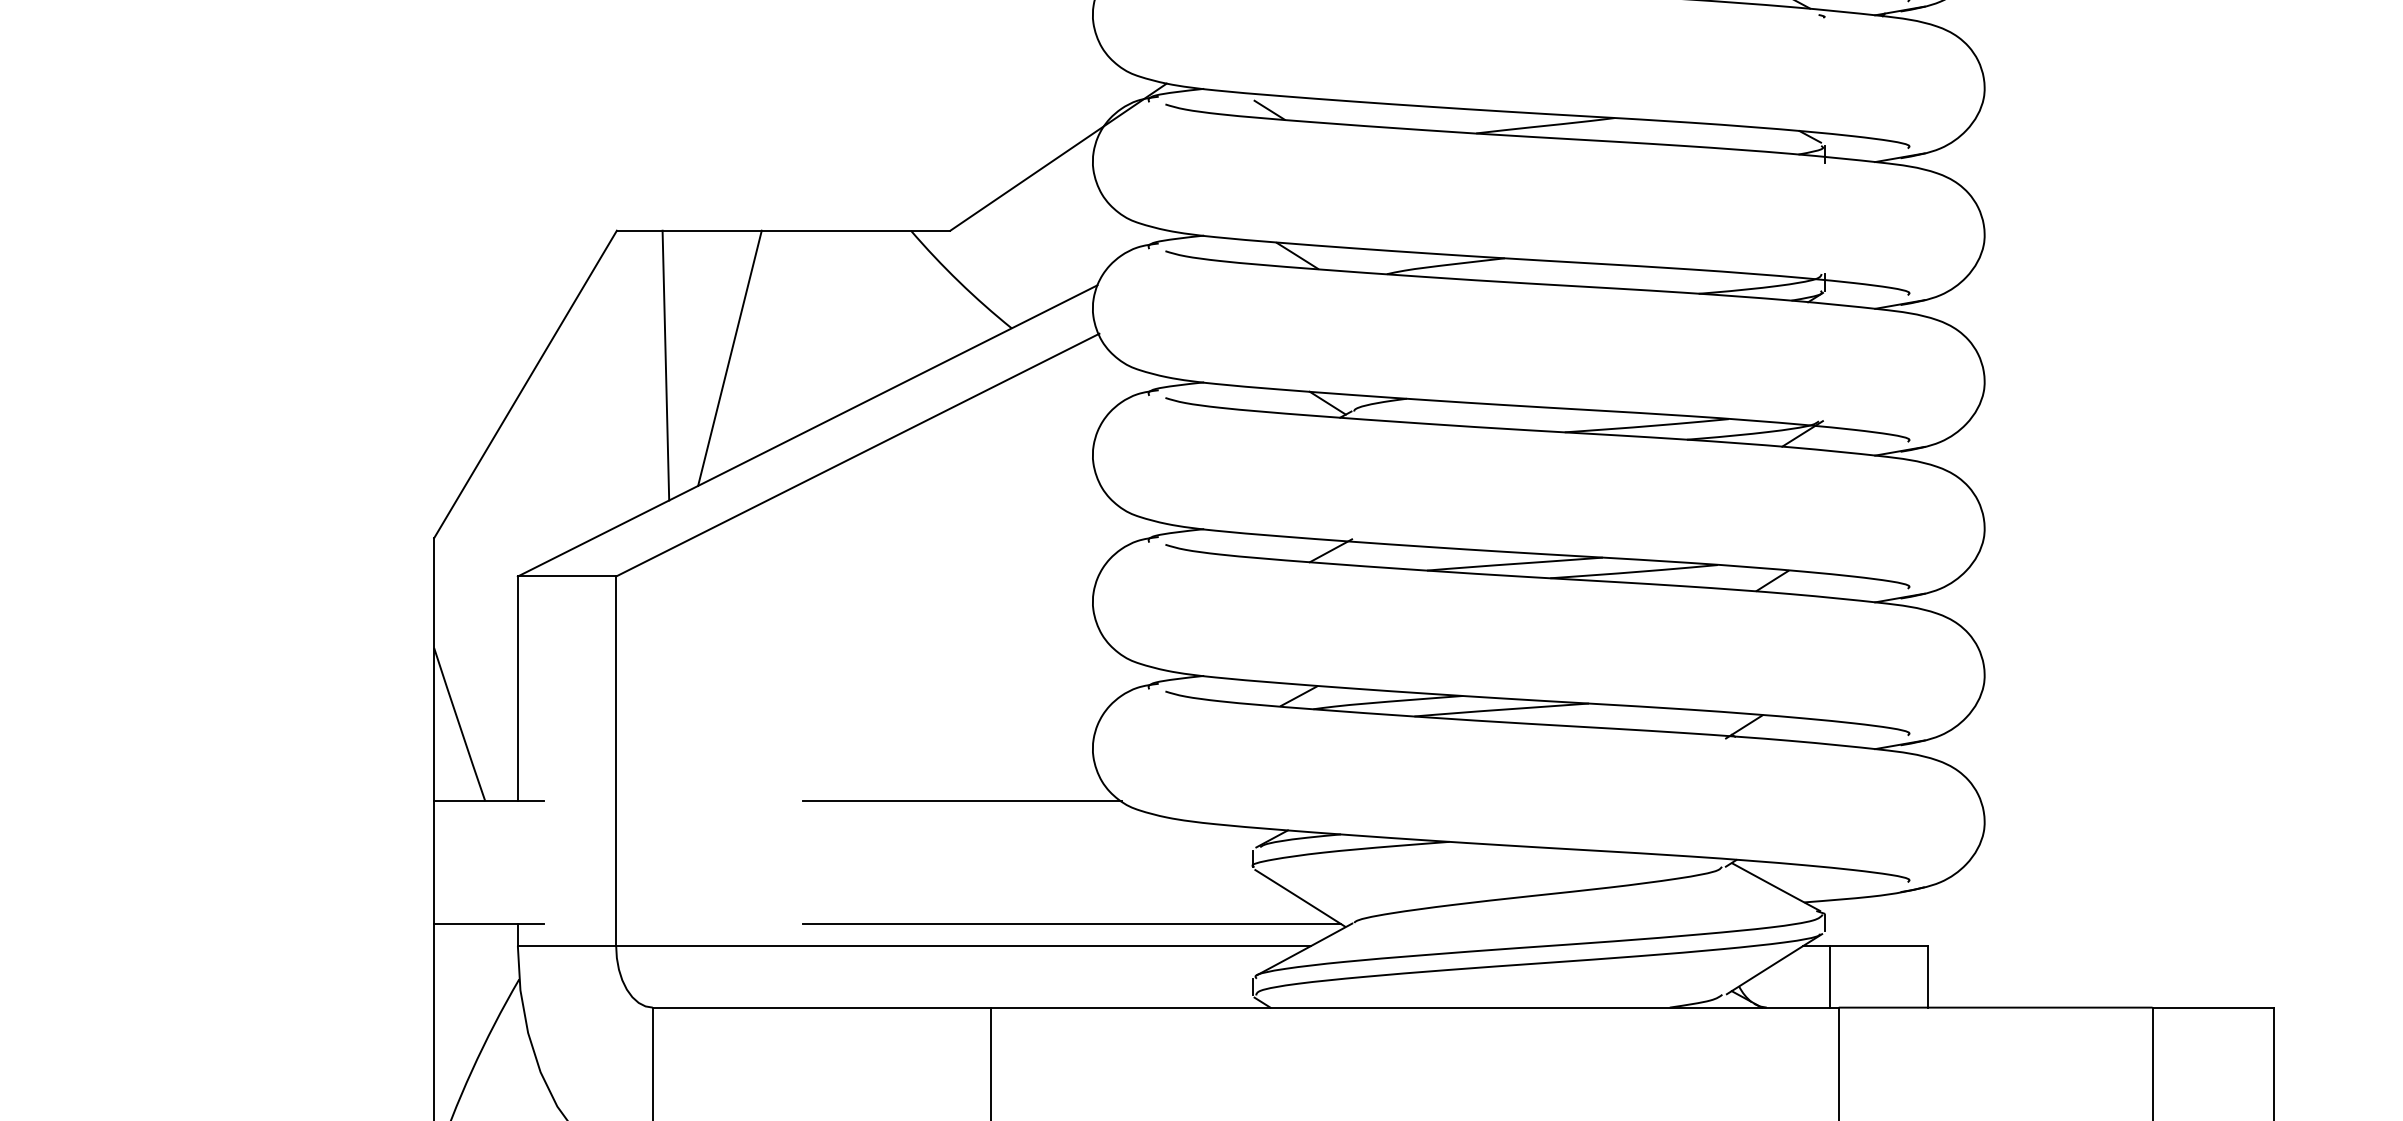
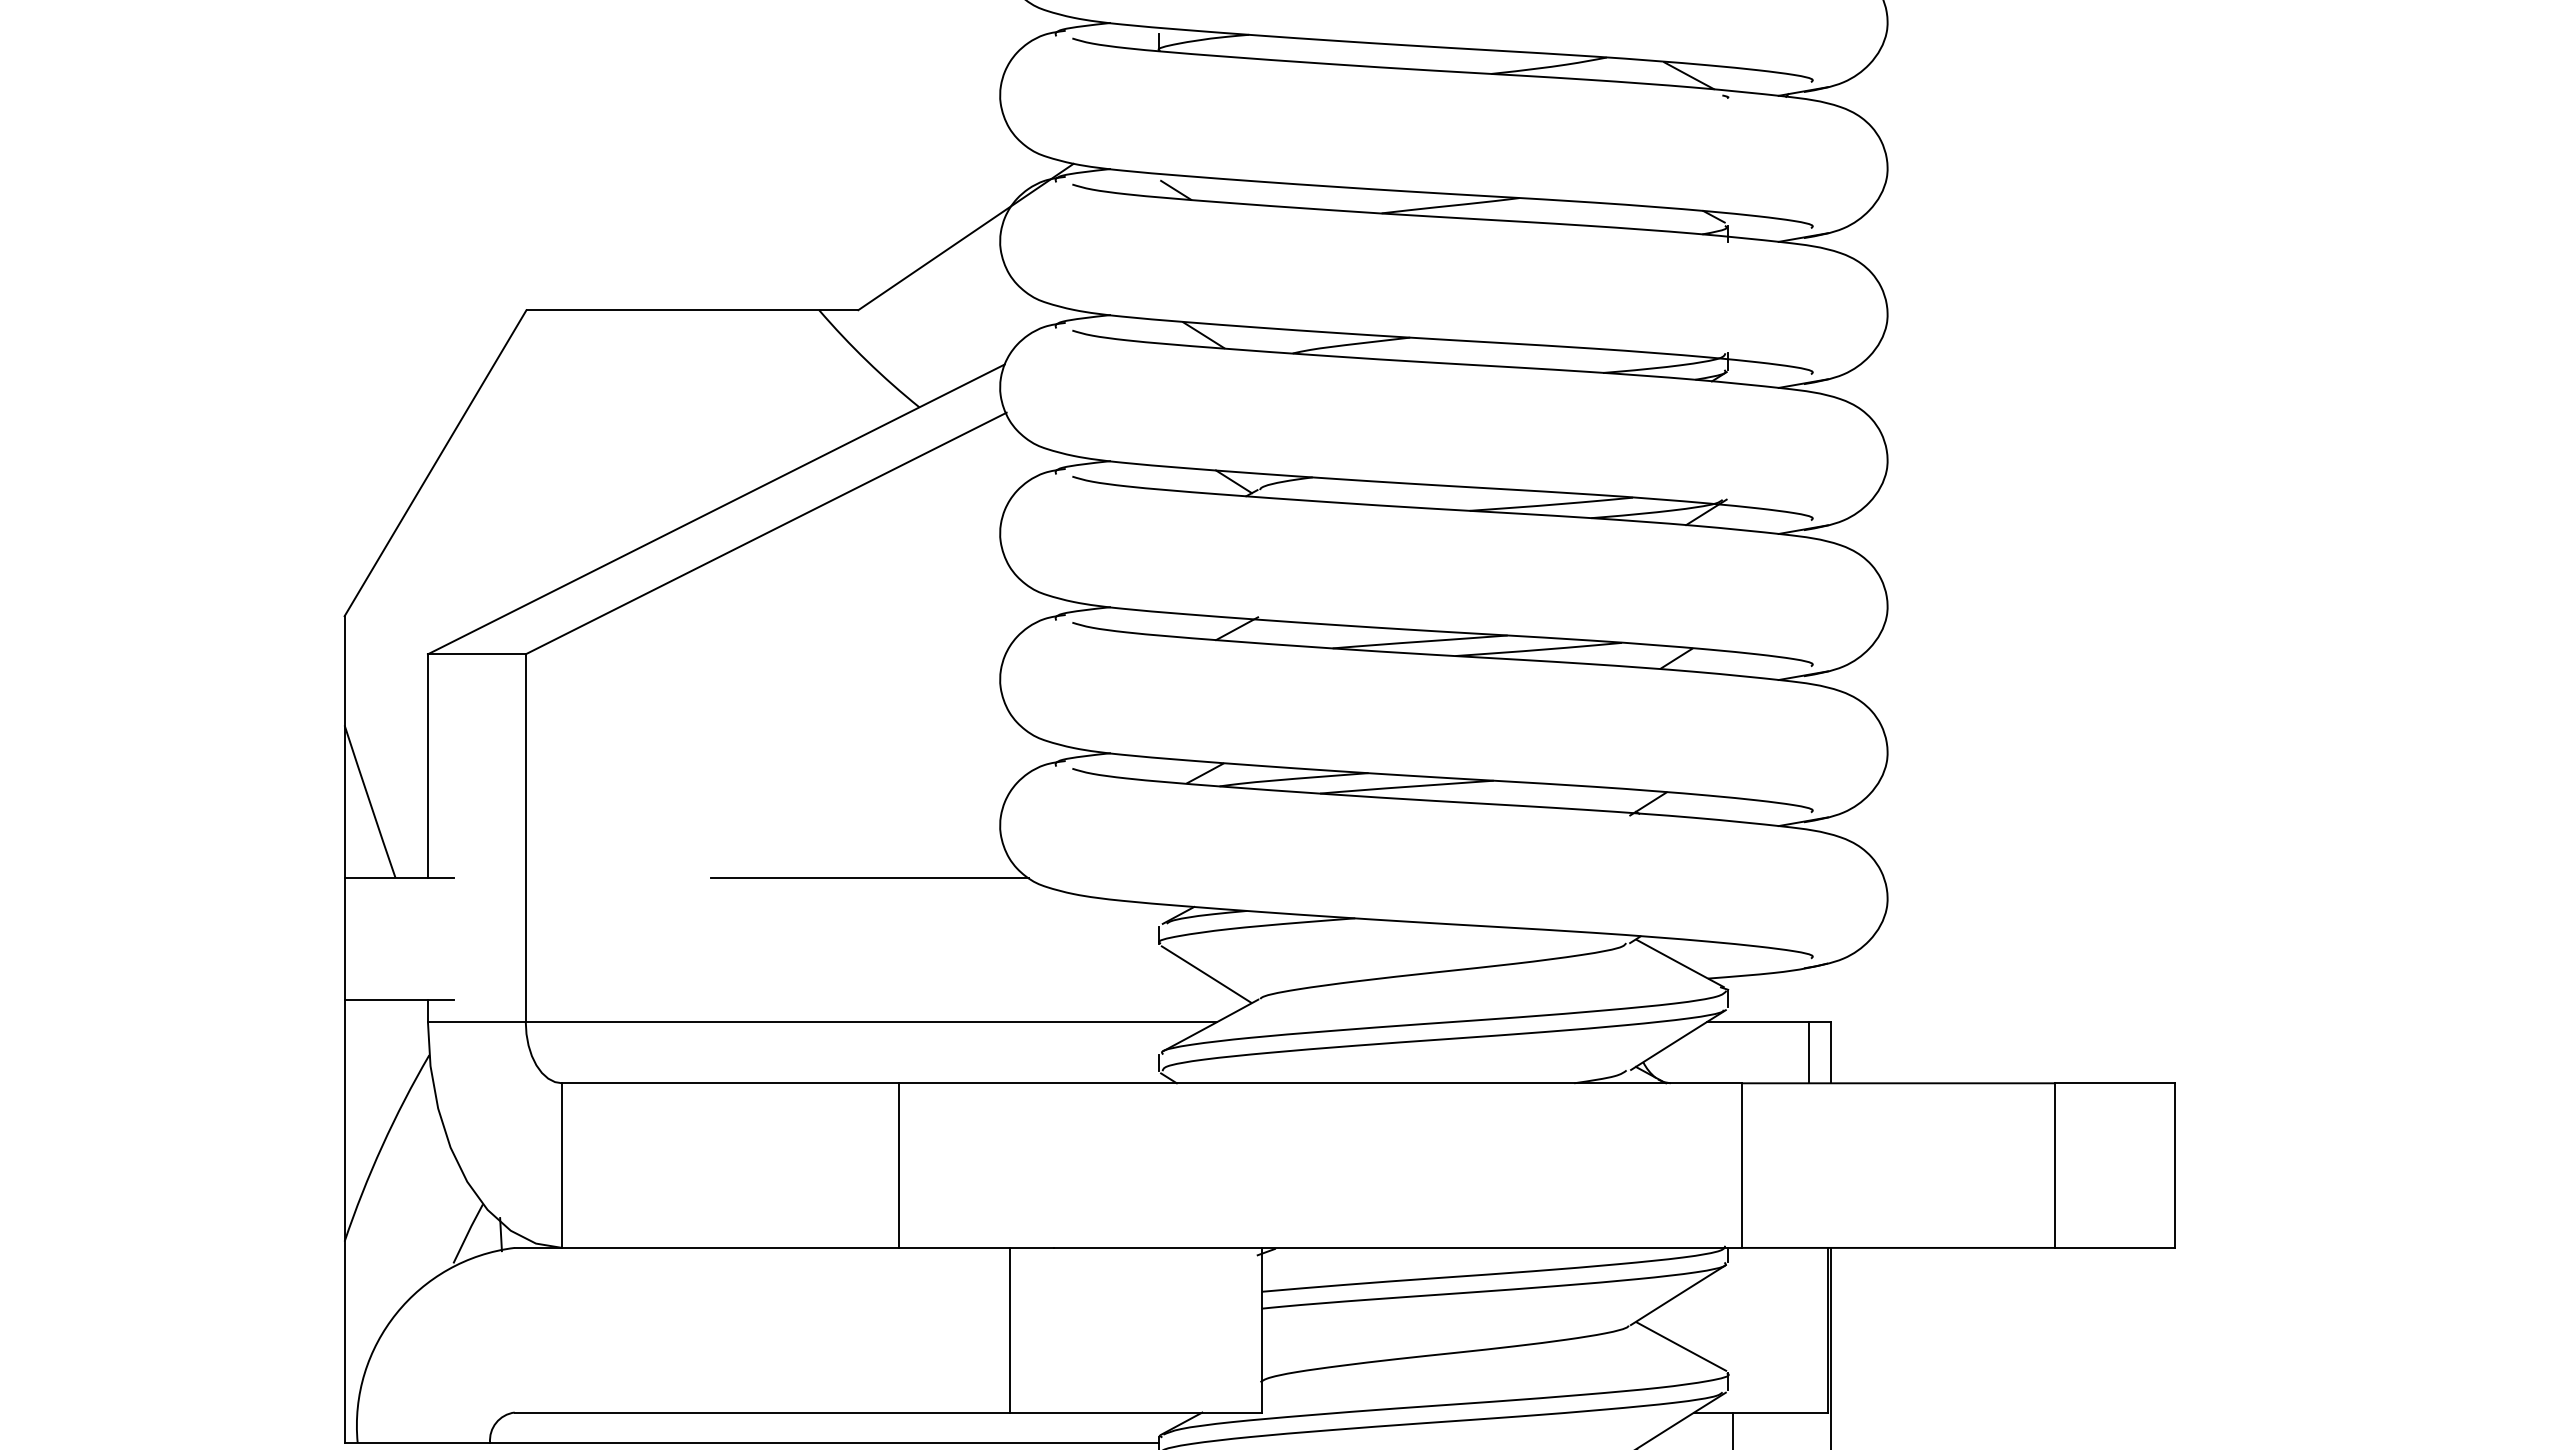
line: (729, 358) -> (638, 437), removed
line: (665, 365) -> (574, 444), removed
line: (1072, 924) -> (979, 1000), removed
line: (1829, 976) -> (1809, 1052), moved

